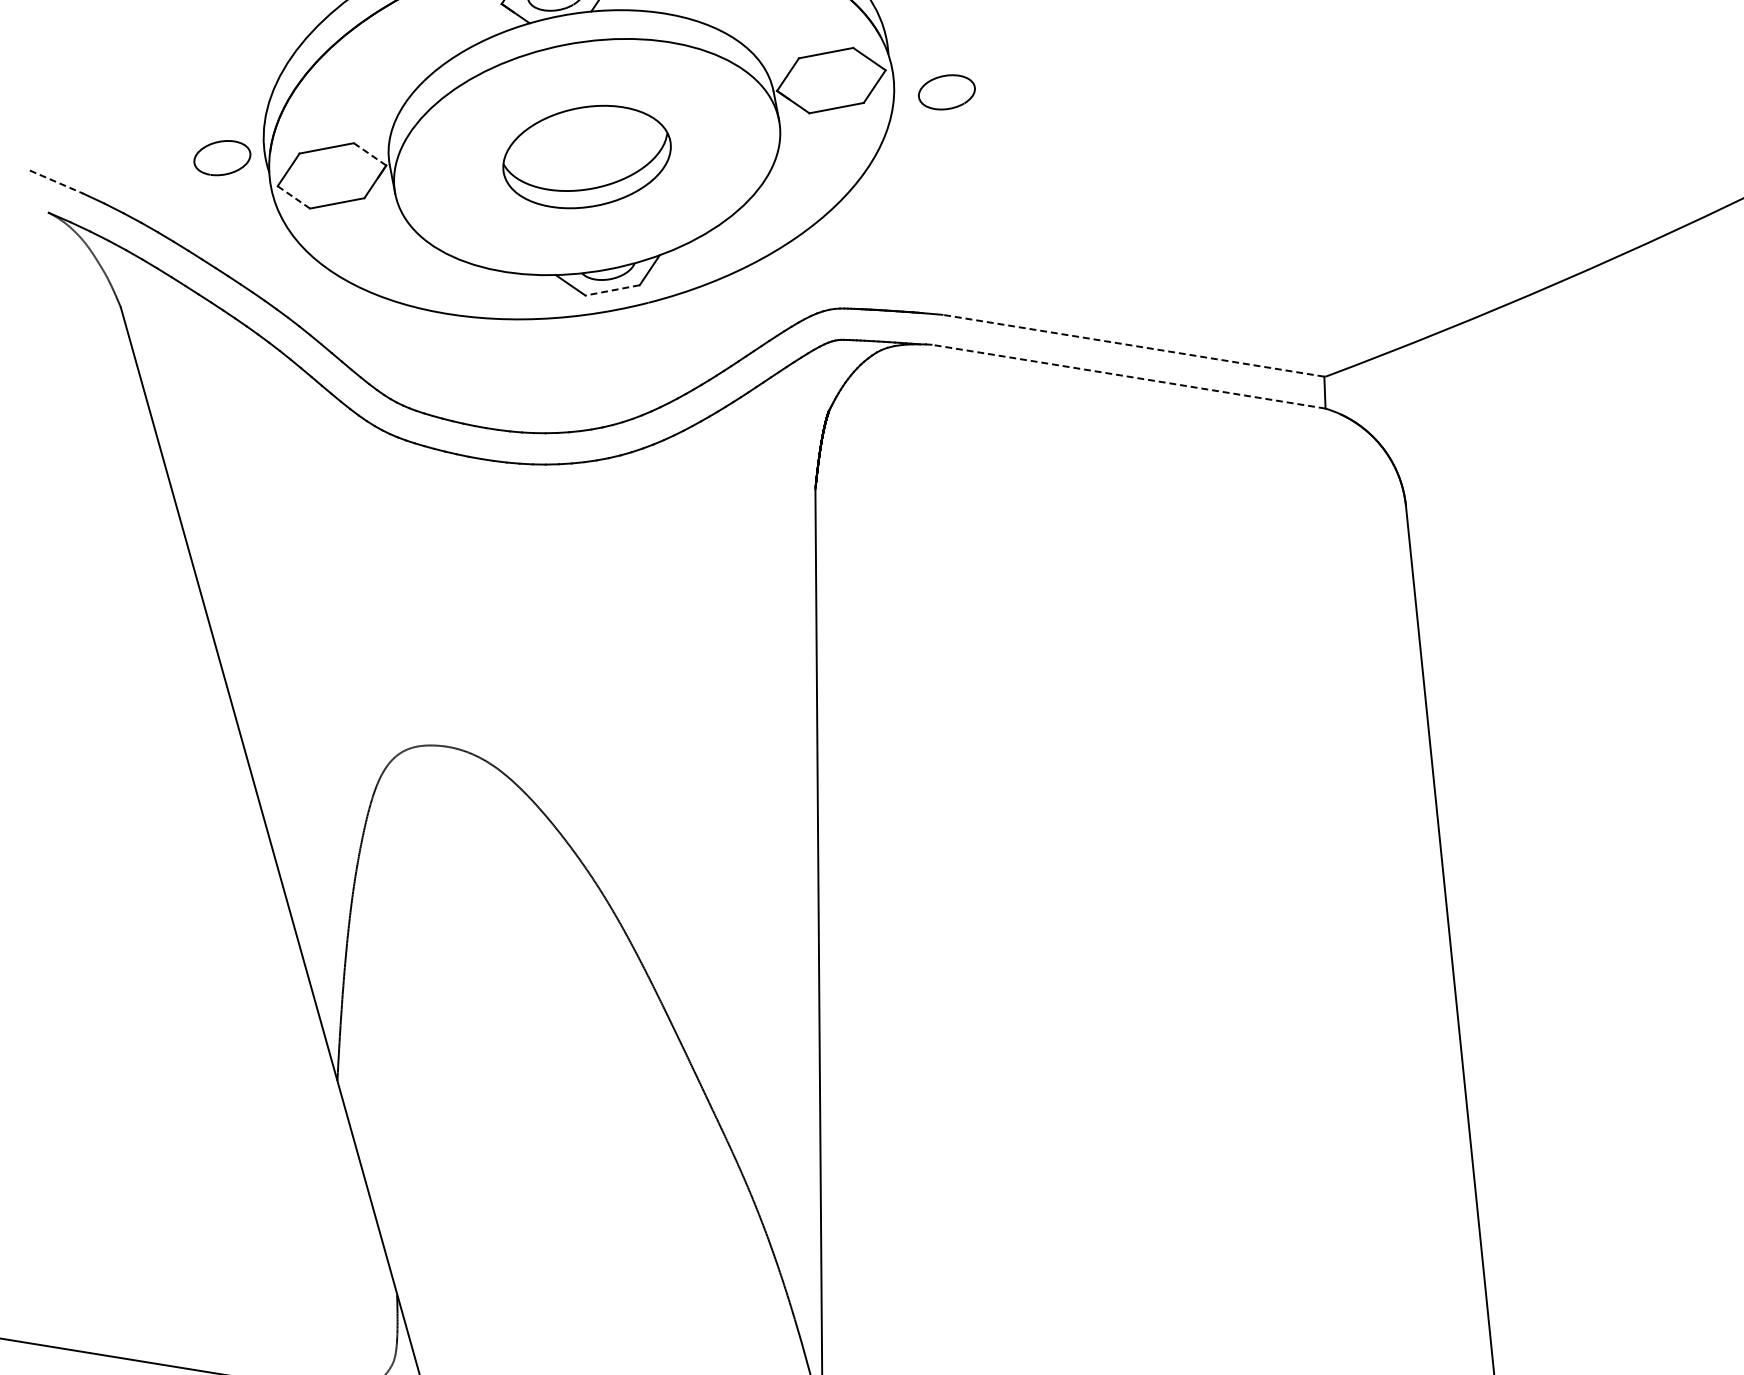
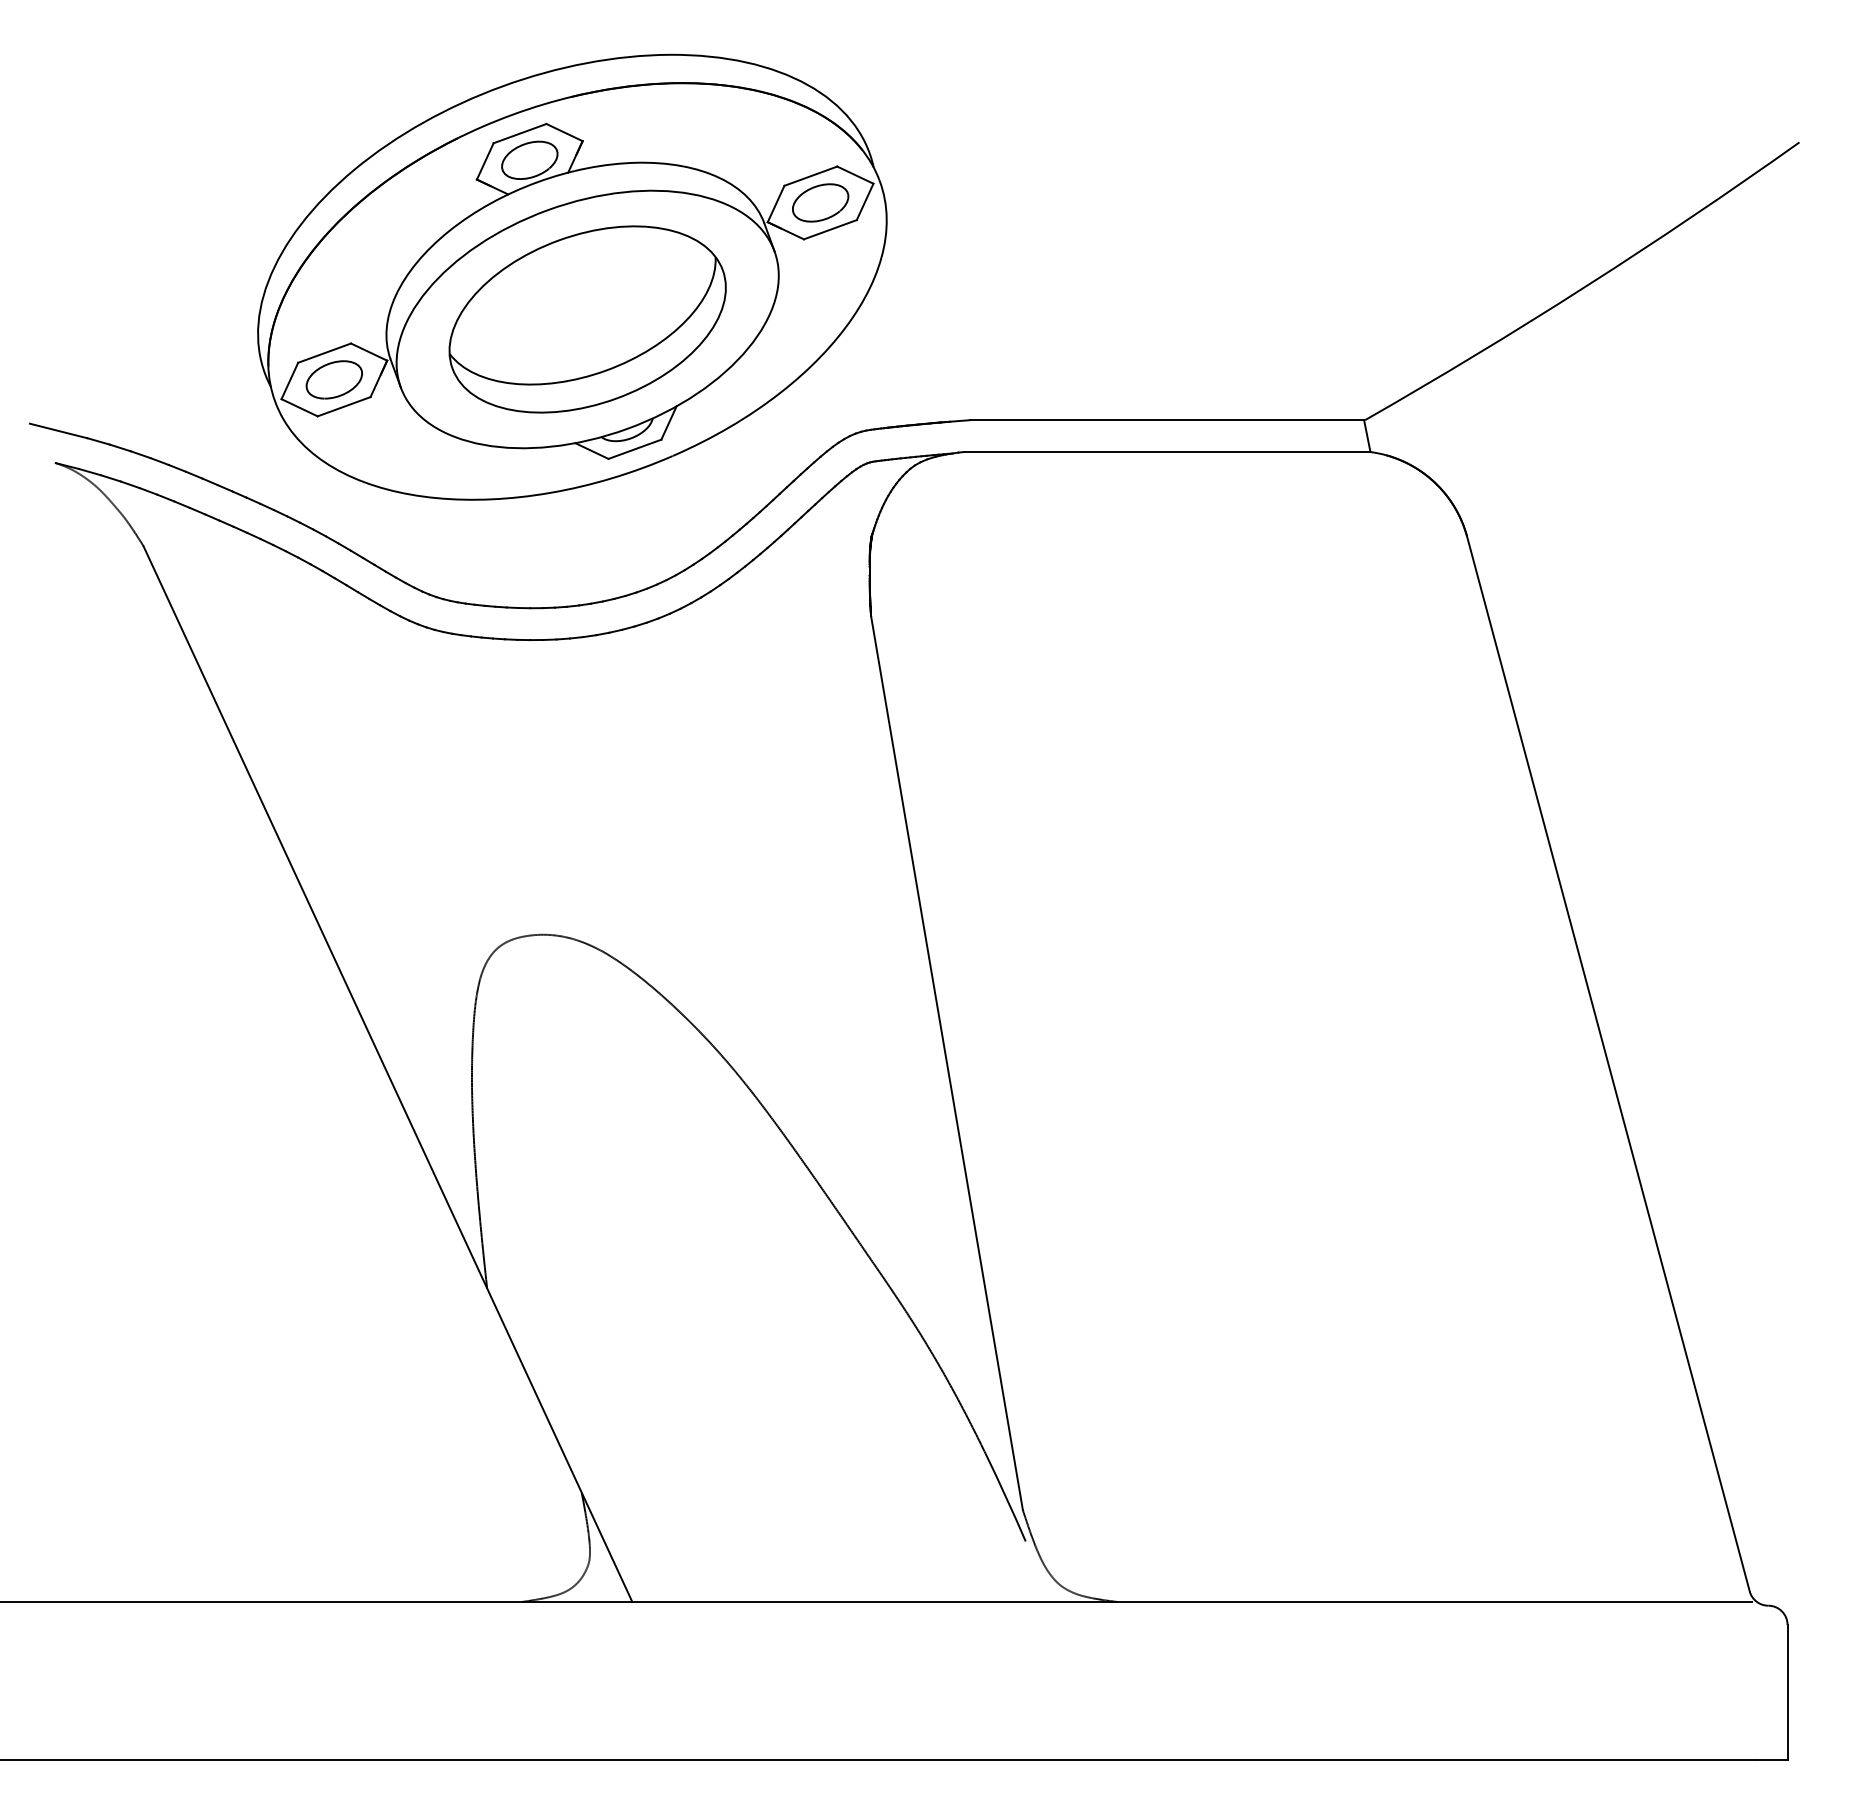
curve: (943, 77) -> (814, 188), moved
curve: (218, 143) -> (328, 365), moved
line: (370, 154) -> (369, 352), dashed -> solid
part: (586, 157) -> (587, 319), size x1.67
line: (56, 181) -> (58, 430), dashed -> solid
line: (294, 197) -> (300, 407), dashed -> solid
line: (612, 290) -> (634, 449), dashed -> solid
line: (1133, 346) -> (1167, 420), dashed -> solid
line: (1127, 376) -> (1166, 452), dashed -> solid

